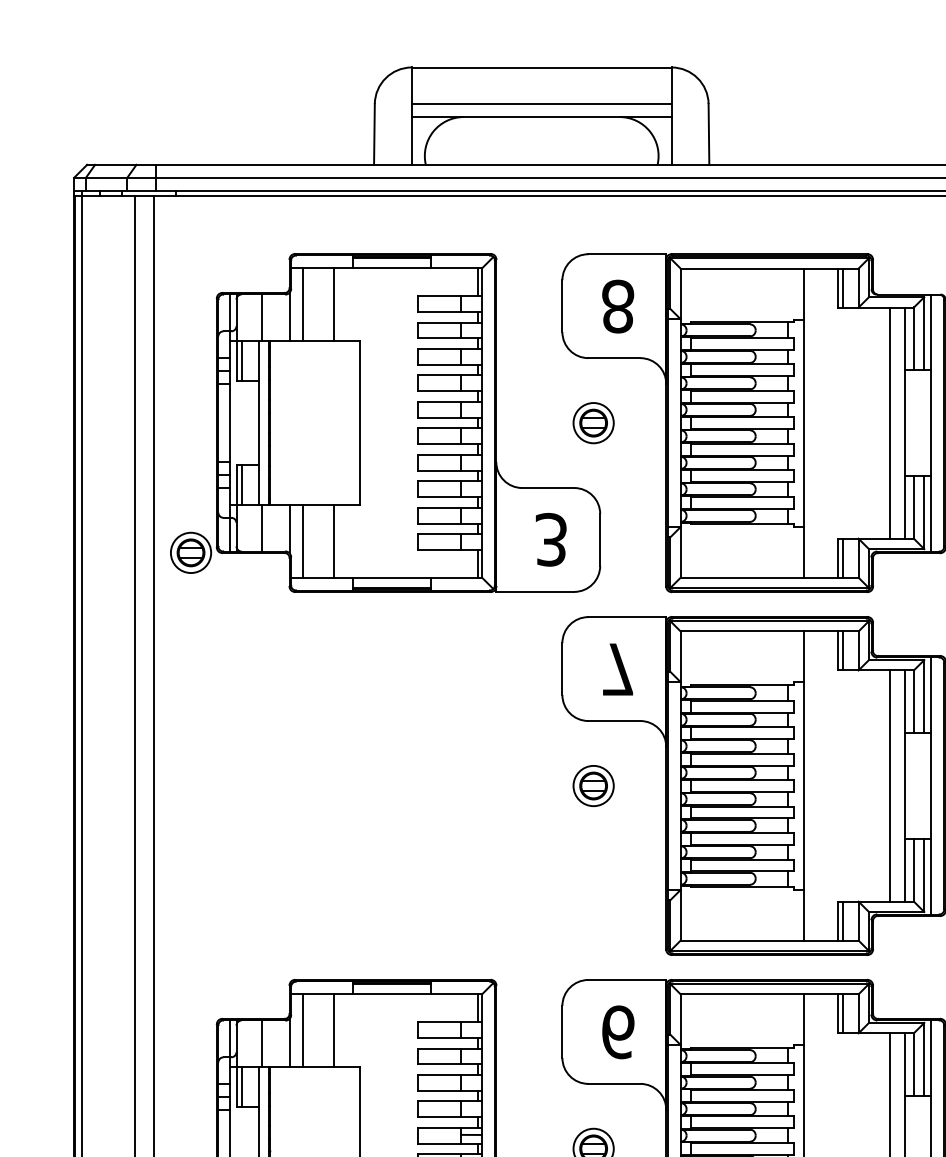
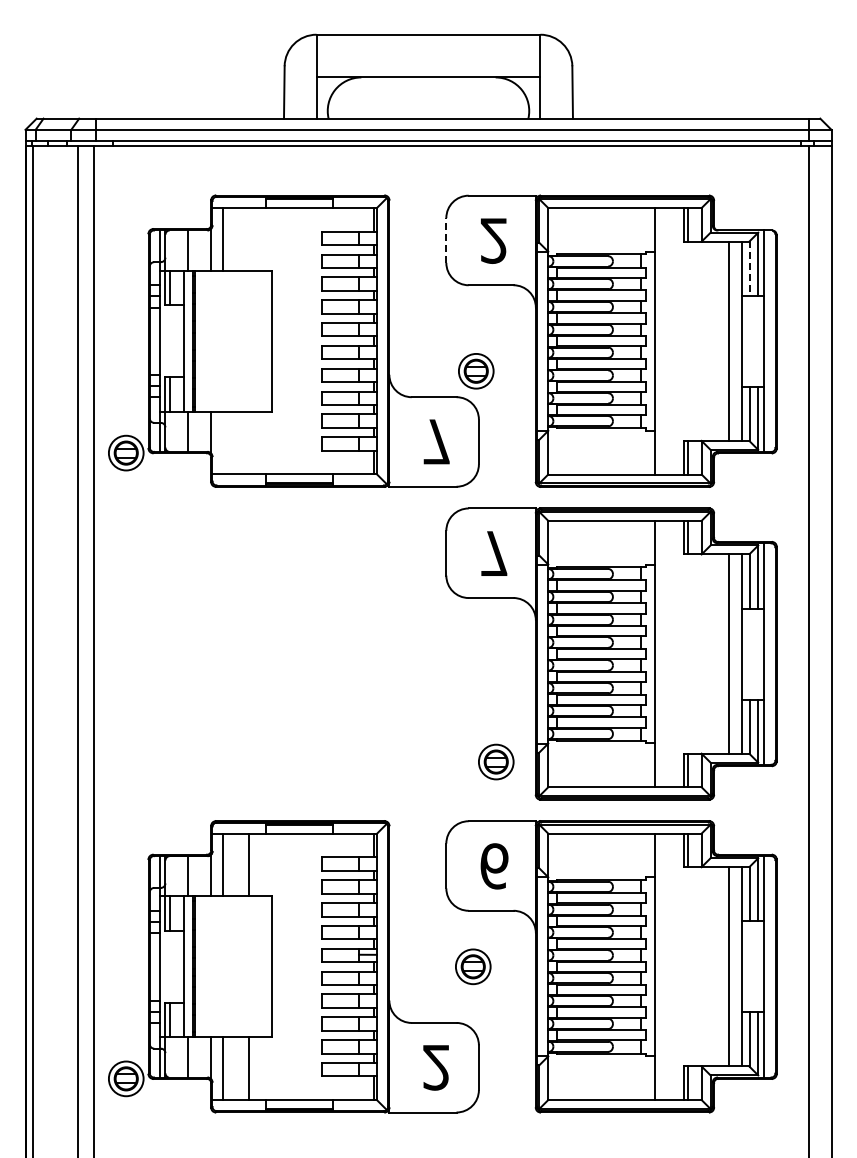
line: (541, 104) -> (428, 66), removed
line: (334, 303) -> (249, 238), removed
line: (562, 305) -> (446, 239), solid -> dashed
text: (618, 306) -> (494, 240), 8 -> 2
line: (914, 339) -> (749, 269), solid -> dashed
part: (593, 423) -> (476, 371), moved
text: (550, 539) -> (436, 441), 3 -> 7
line: (302, 540) -> (222, 442), removed
line: (334, 540) -> (249, 442), removed
part: (593, 785) -> (496, 761), moved

